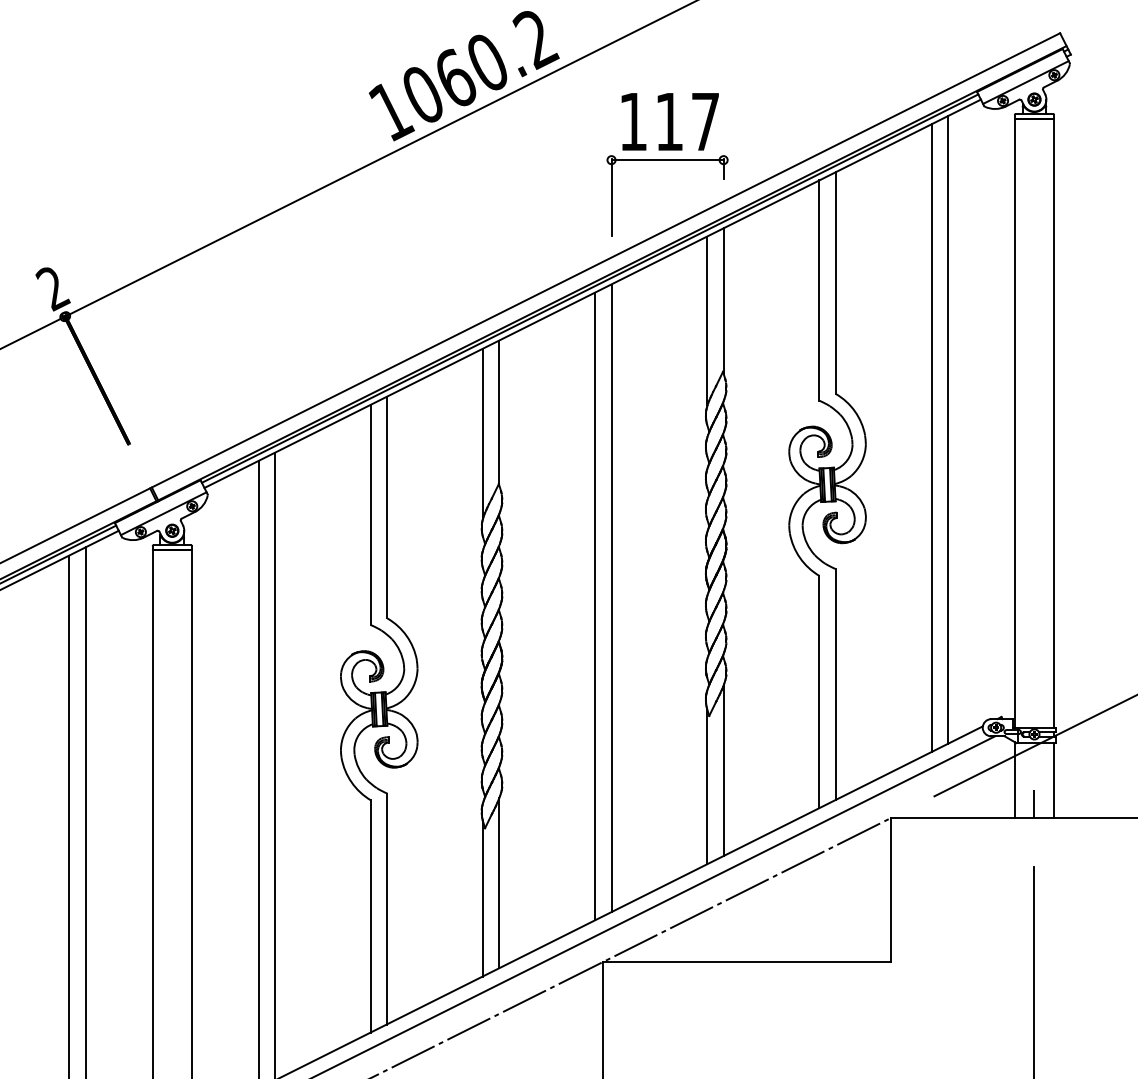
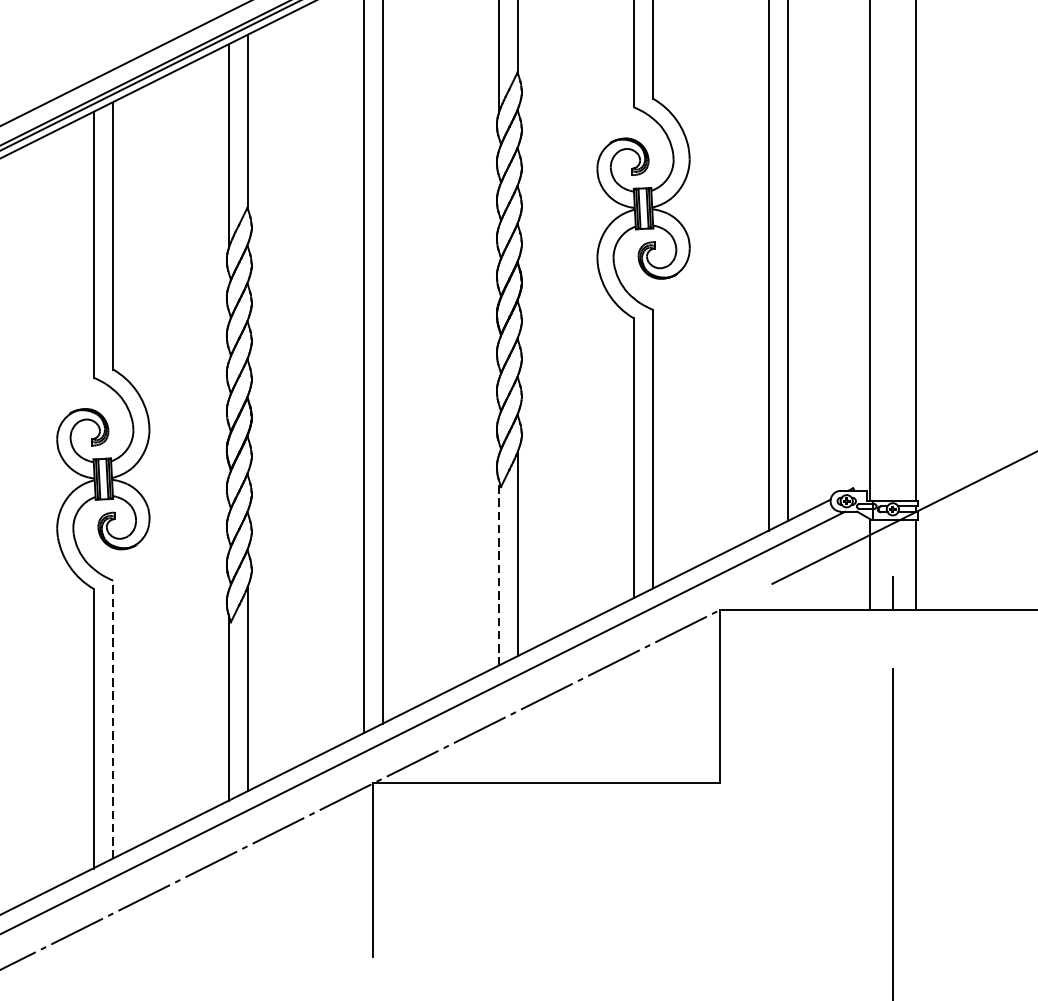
line: (707, 786) -> (498, 572), solid -> dashed
line: (387, 908) -> (113, 719), solid -> dashed

